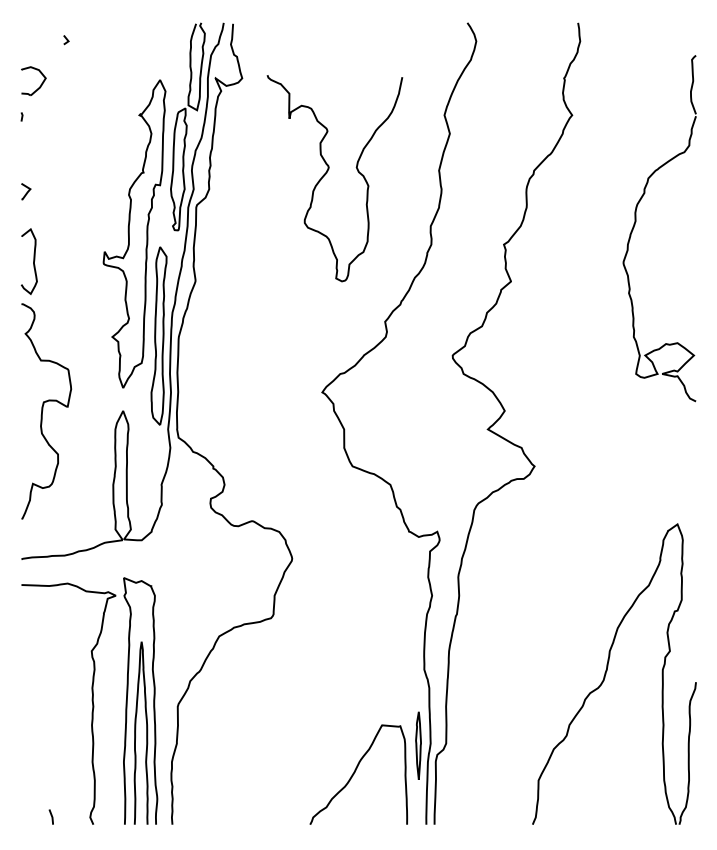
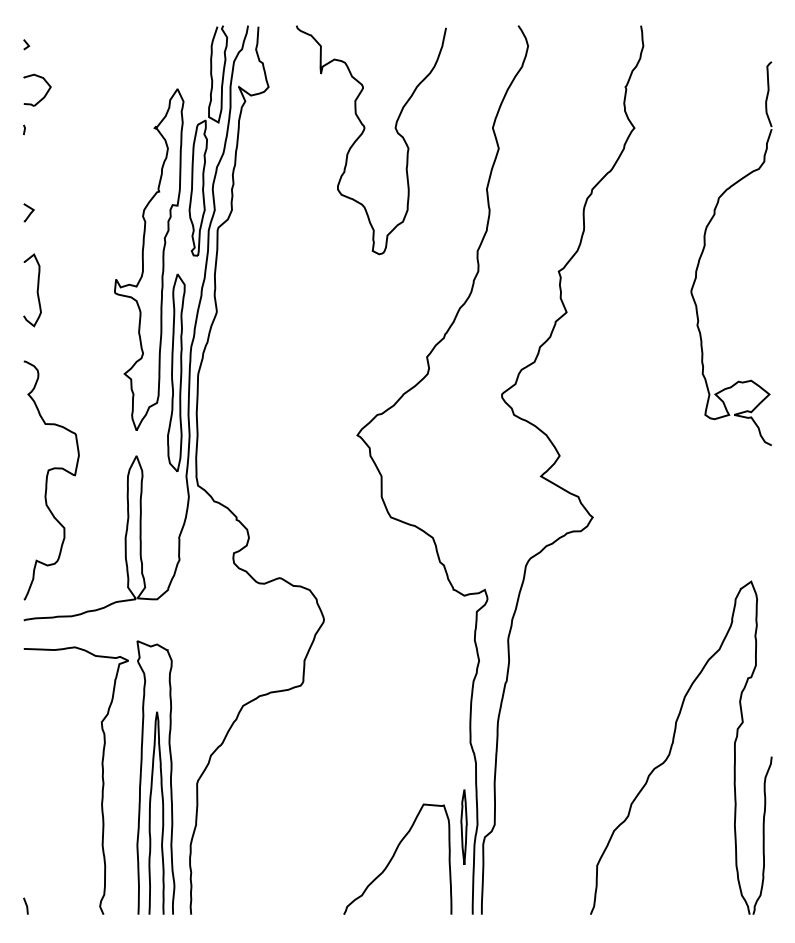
line: (66, 39) -> (26, 44), moved
curve: (327, 172) -> (363, 133), moved
curve: (42, 411) -> (47, 480), moved
line: (50, 816) -> (25, 905), moved

